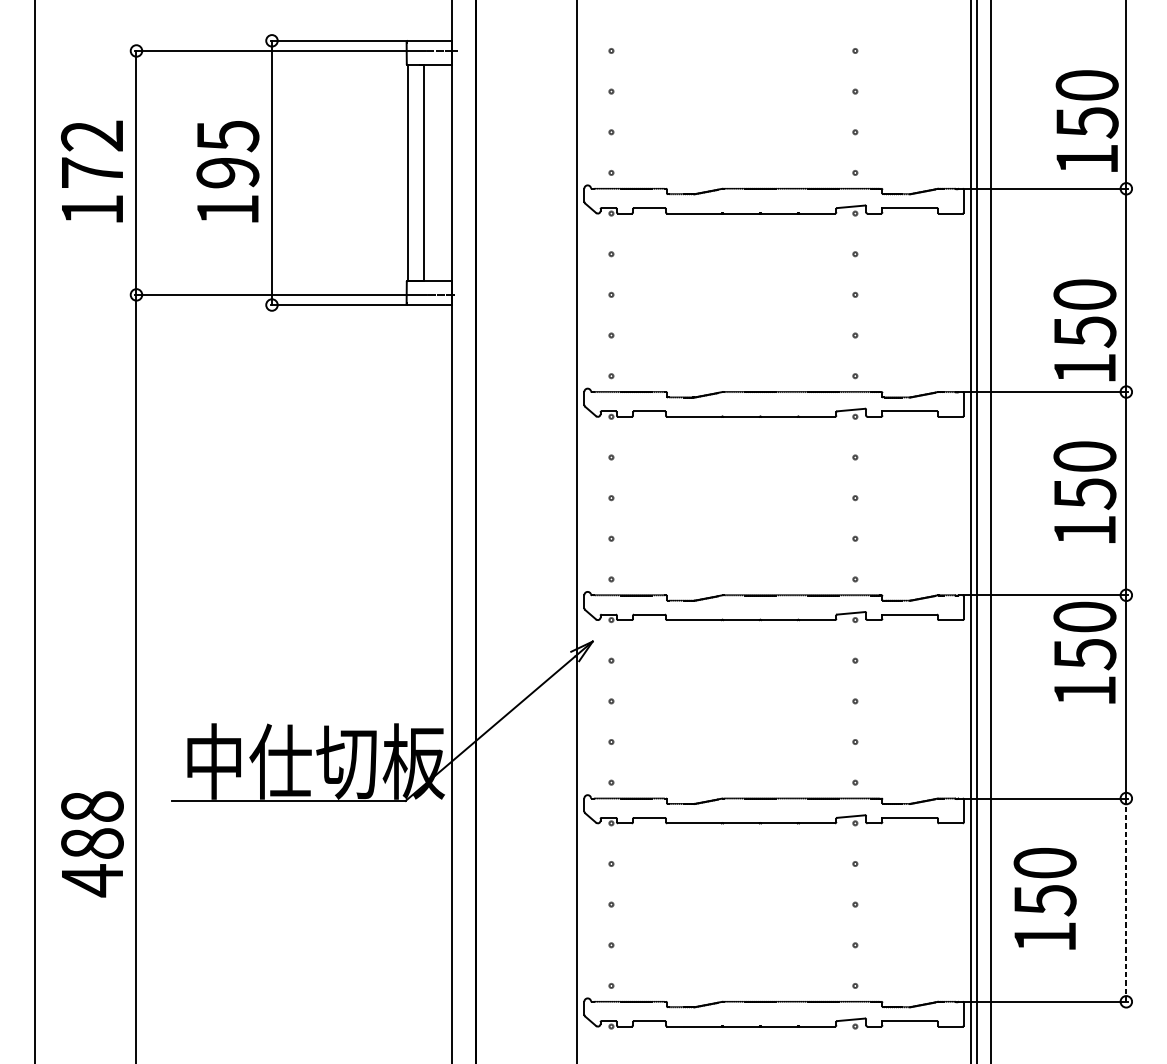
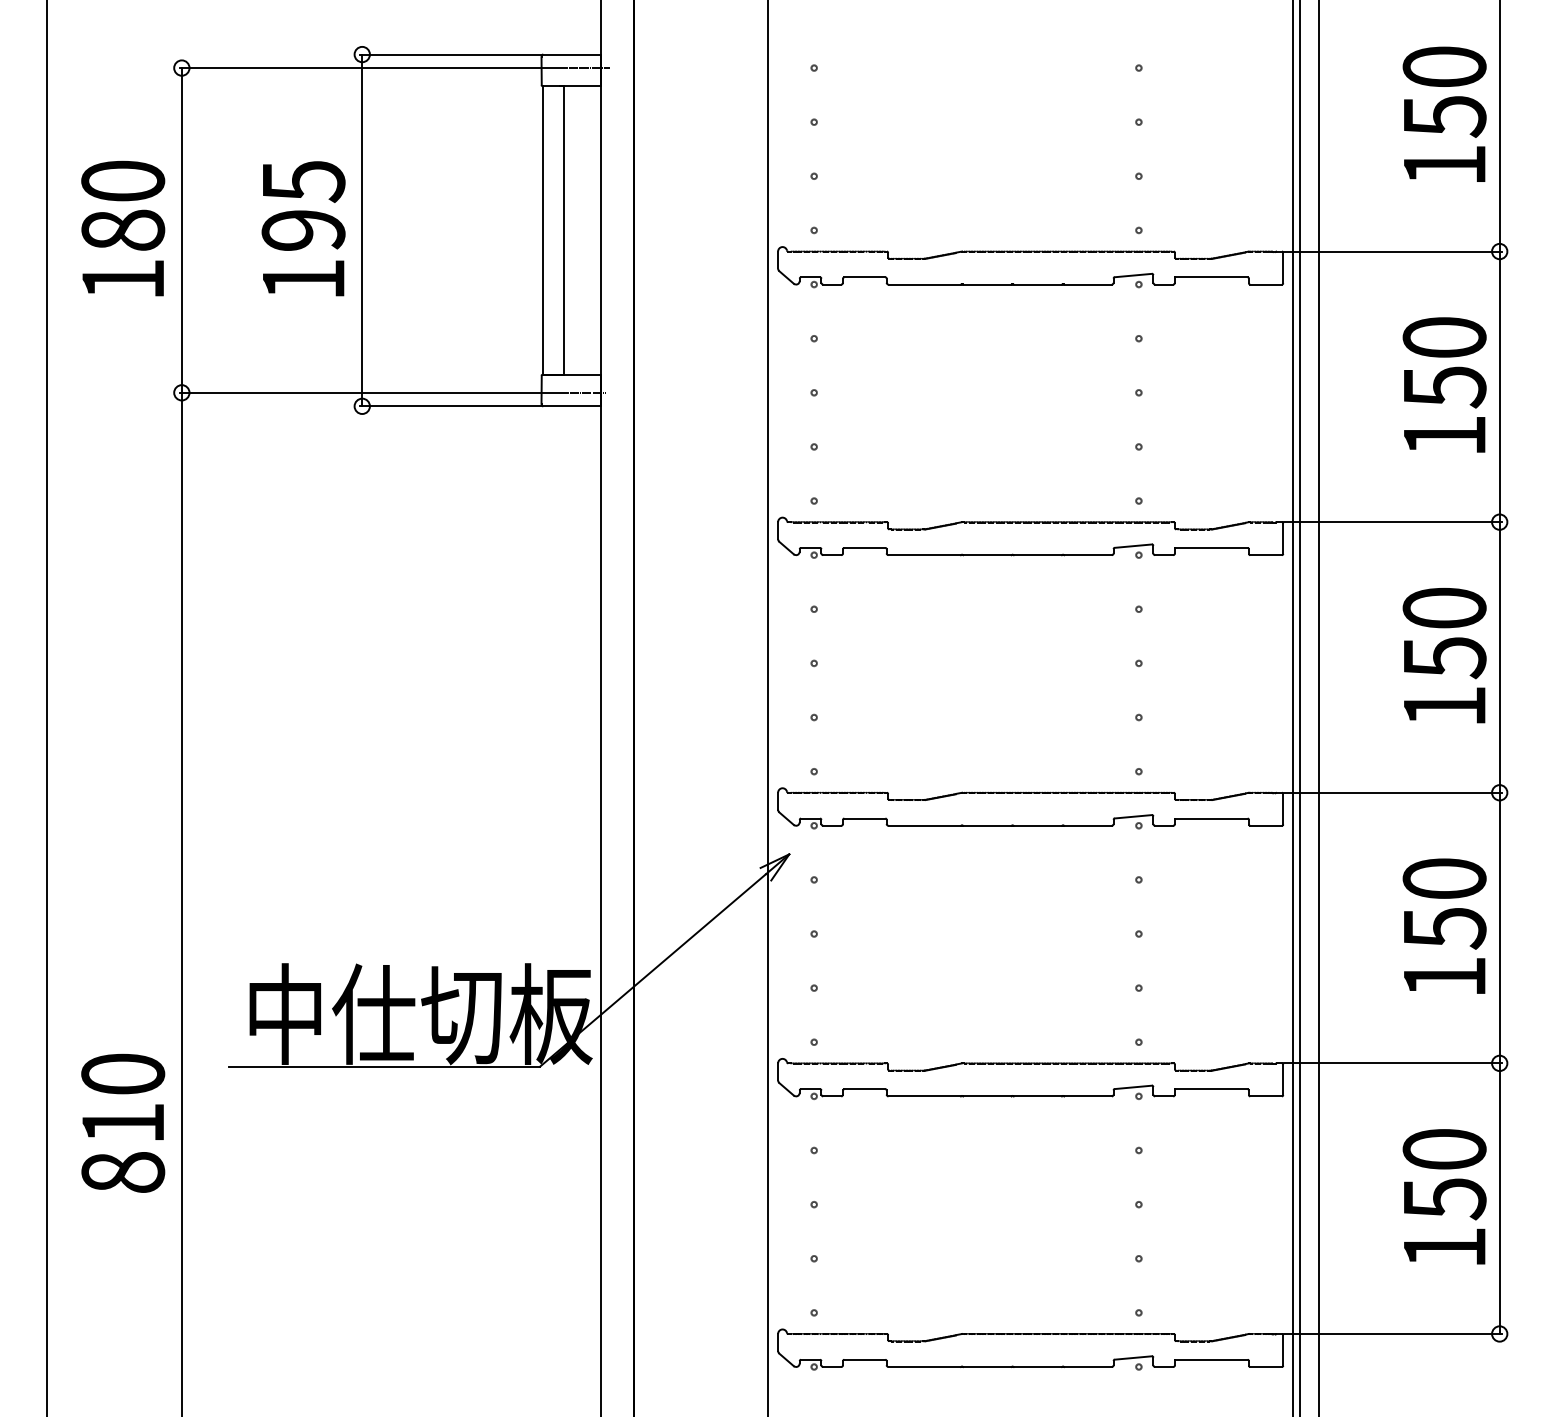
text: (1087, 120) -> (1444, 113), moved
text: (92, 154) -> (123, 205), 172 -> 180
text: (1084, 329) -> (1444, 384), moved
text: (1084, 652) -> (1444, 925), moved
text: (92, 844) -> (123, 1124), 488 -> 810
text: (1045, 898) -> (1444, 1196), moved
line: (1126, 900) -> (1499, 1199), dashed -> solid

